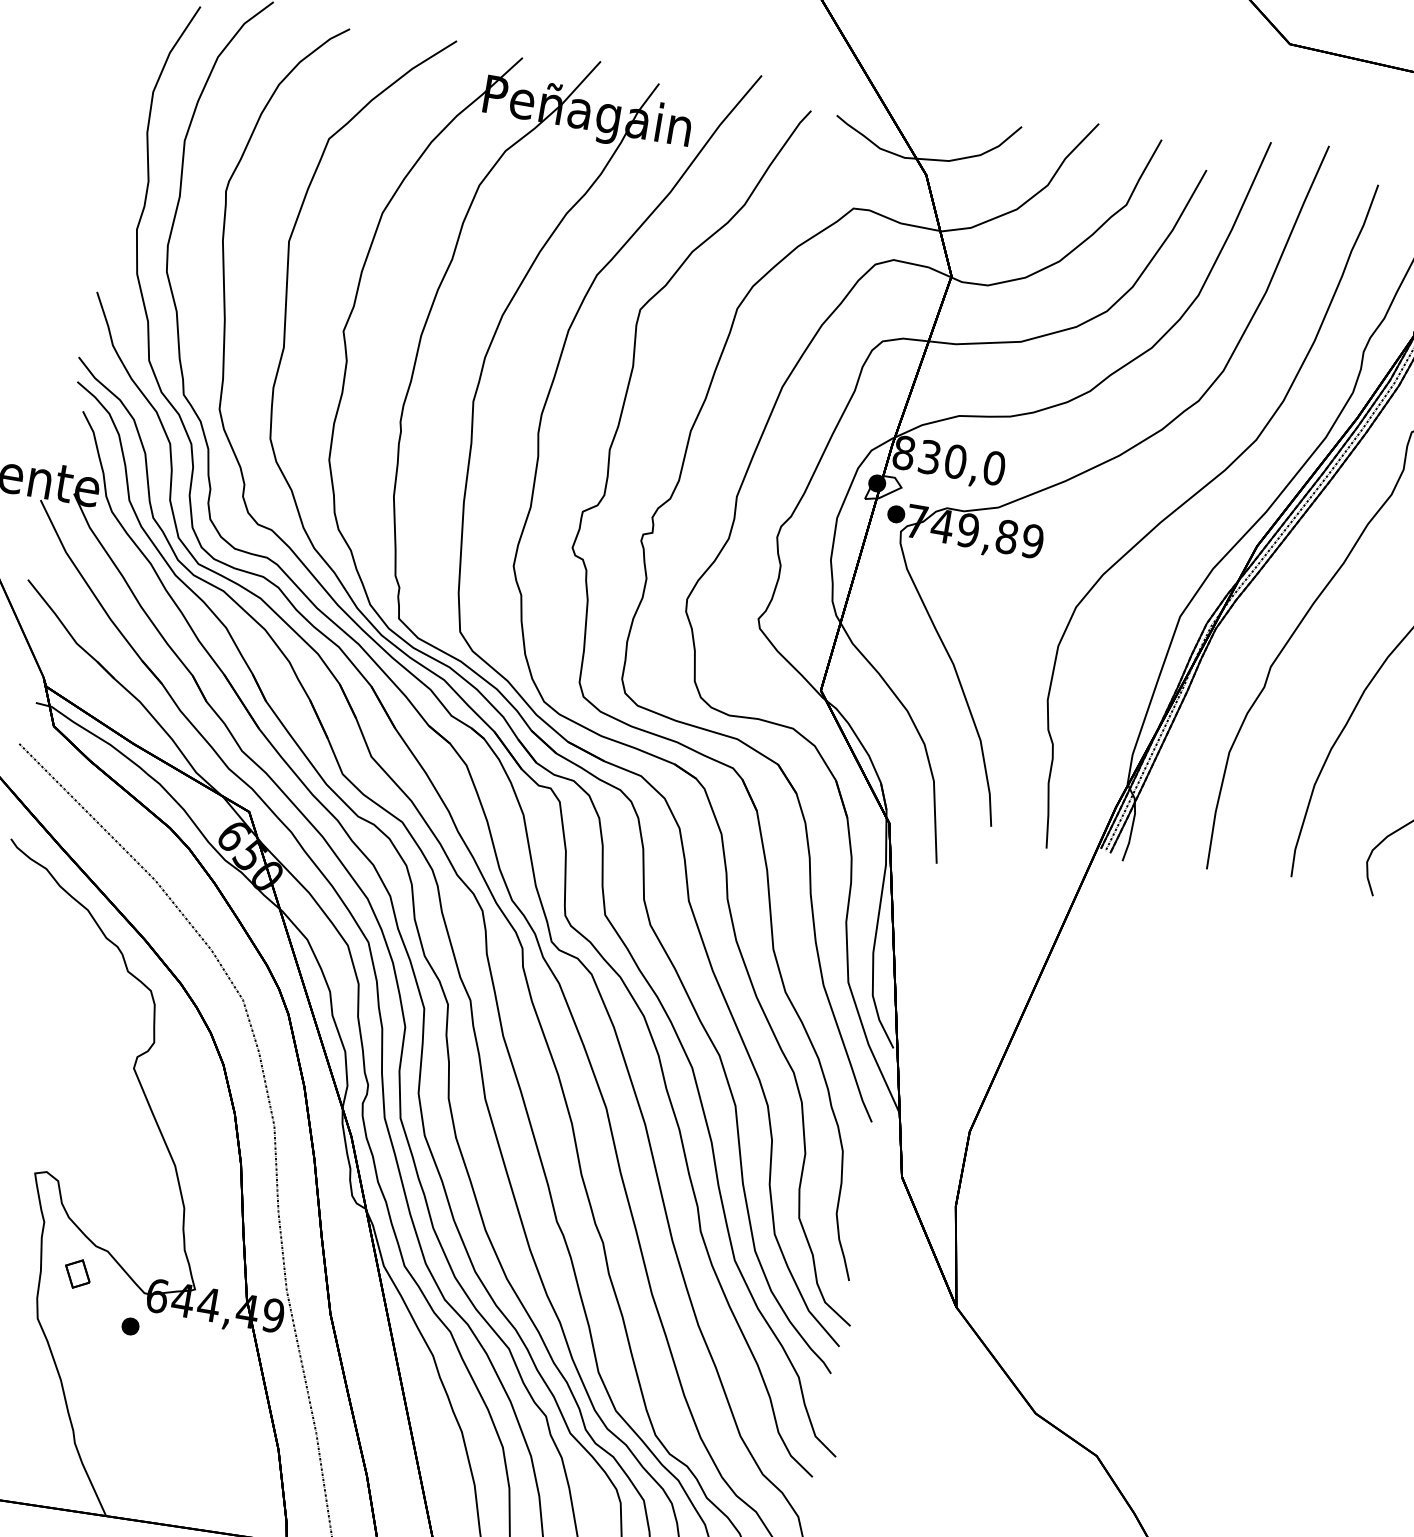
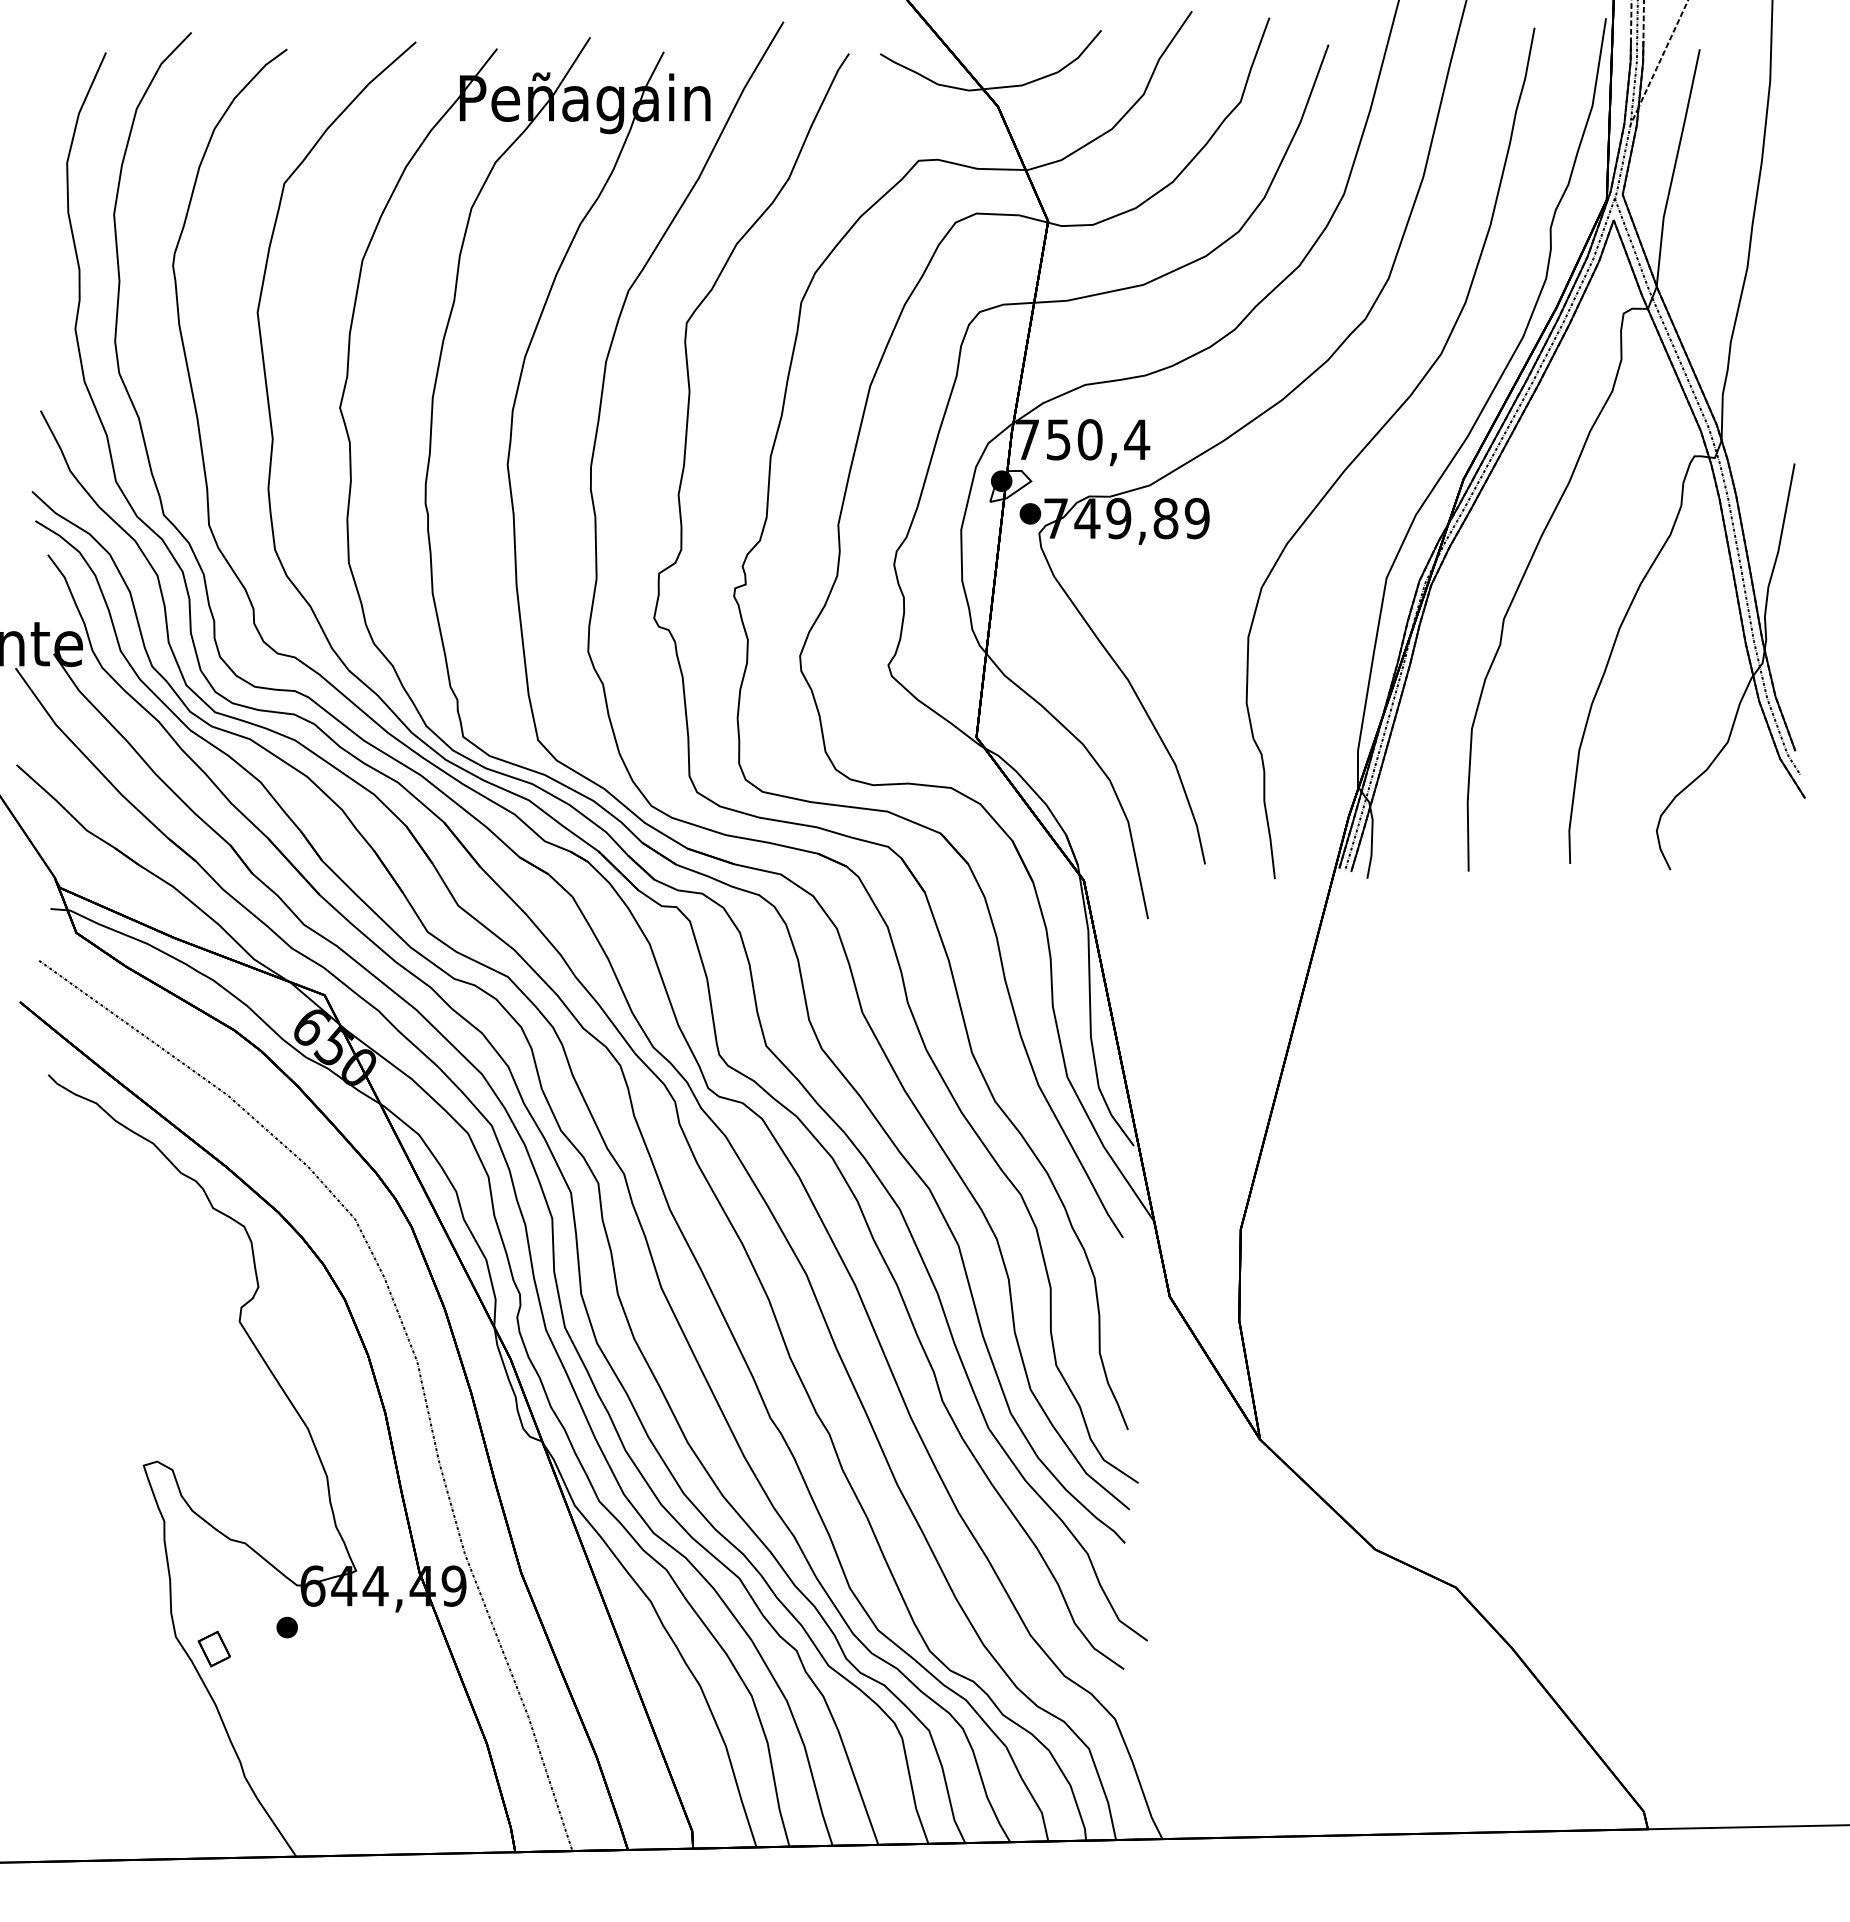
text: (949, 460) -> (1082, 439), 830,0 -> 750,4
part: (77, 1273) -> (213, 1648), moved

